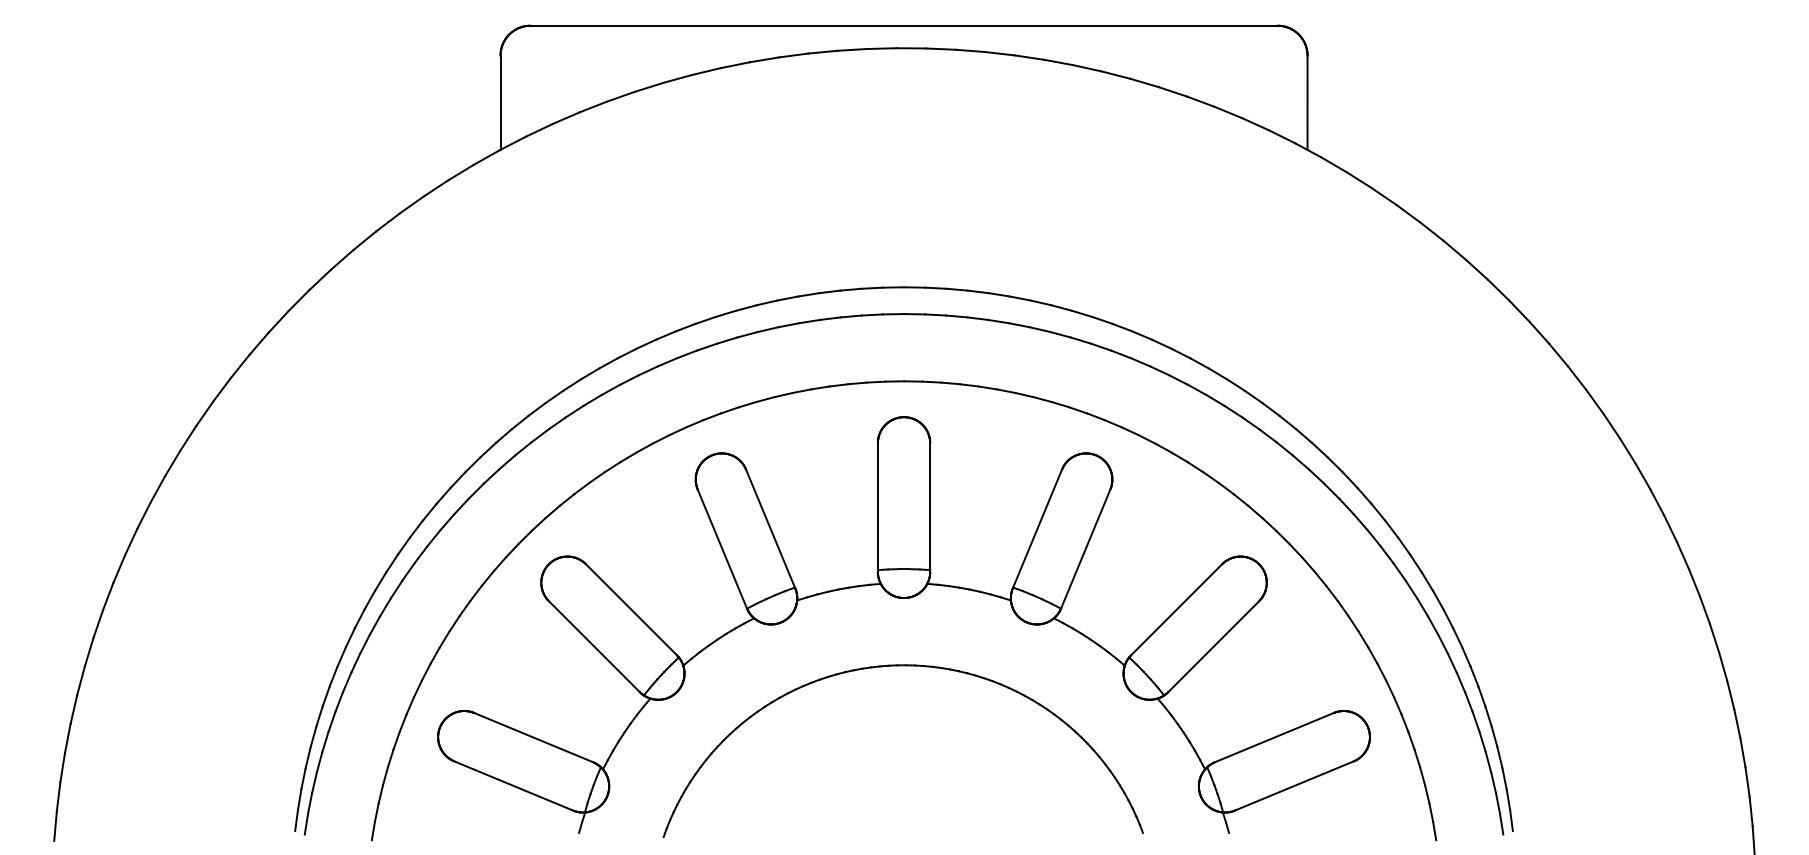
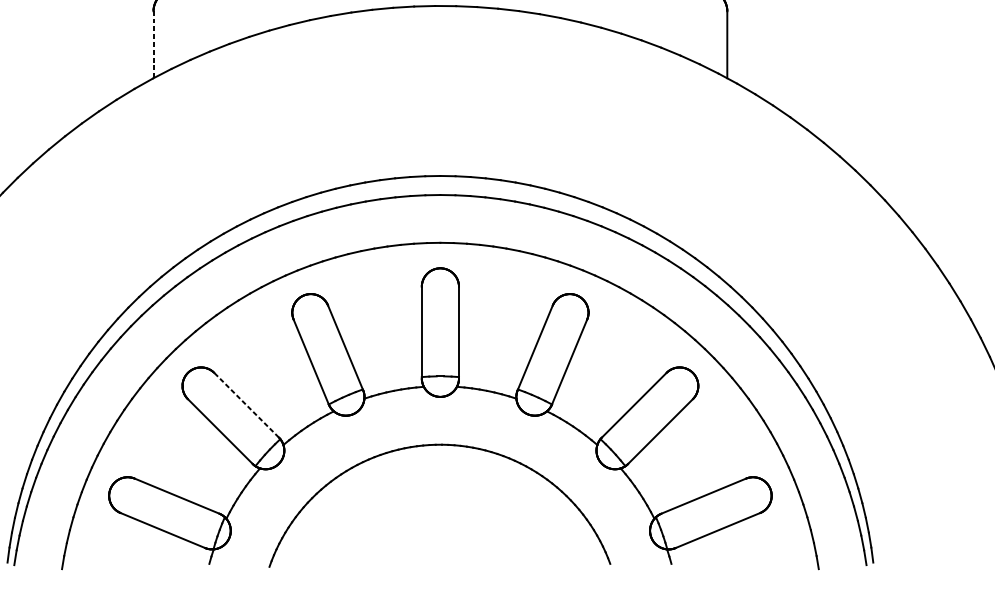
line: (500, 102) -> (153, 44), solid -> dashed
line: (631, 609) -> (246, 405), solid -> dashed

